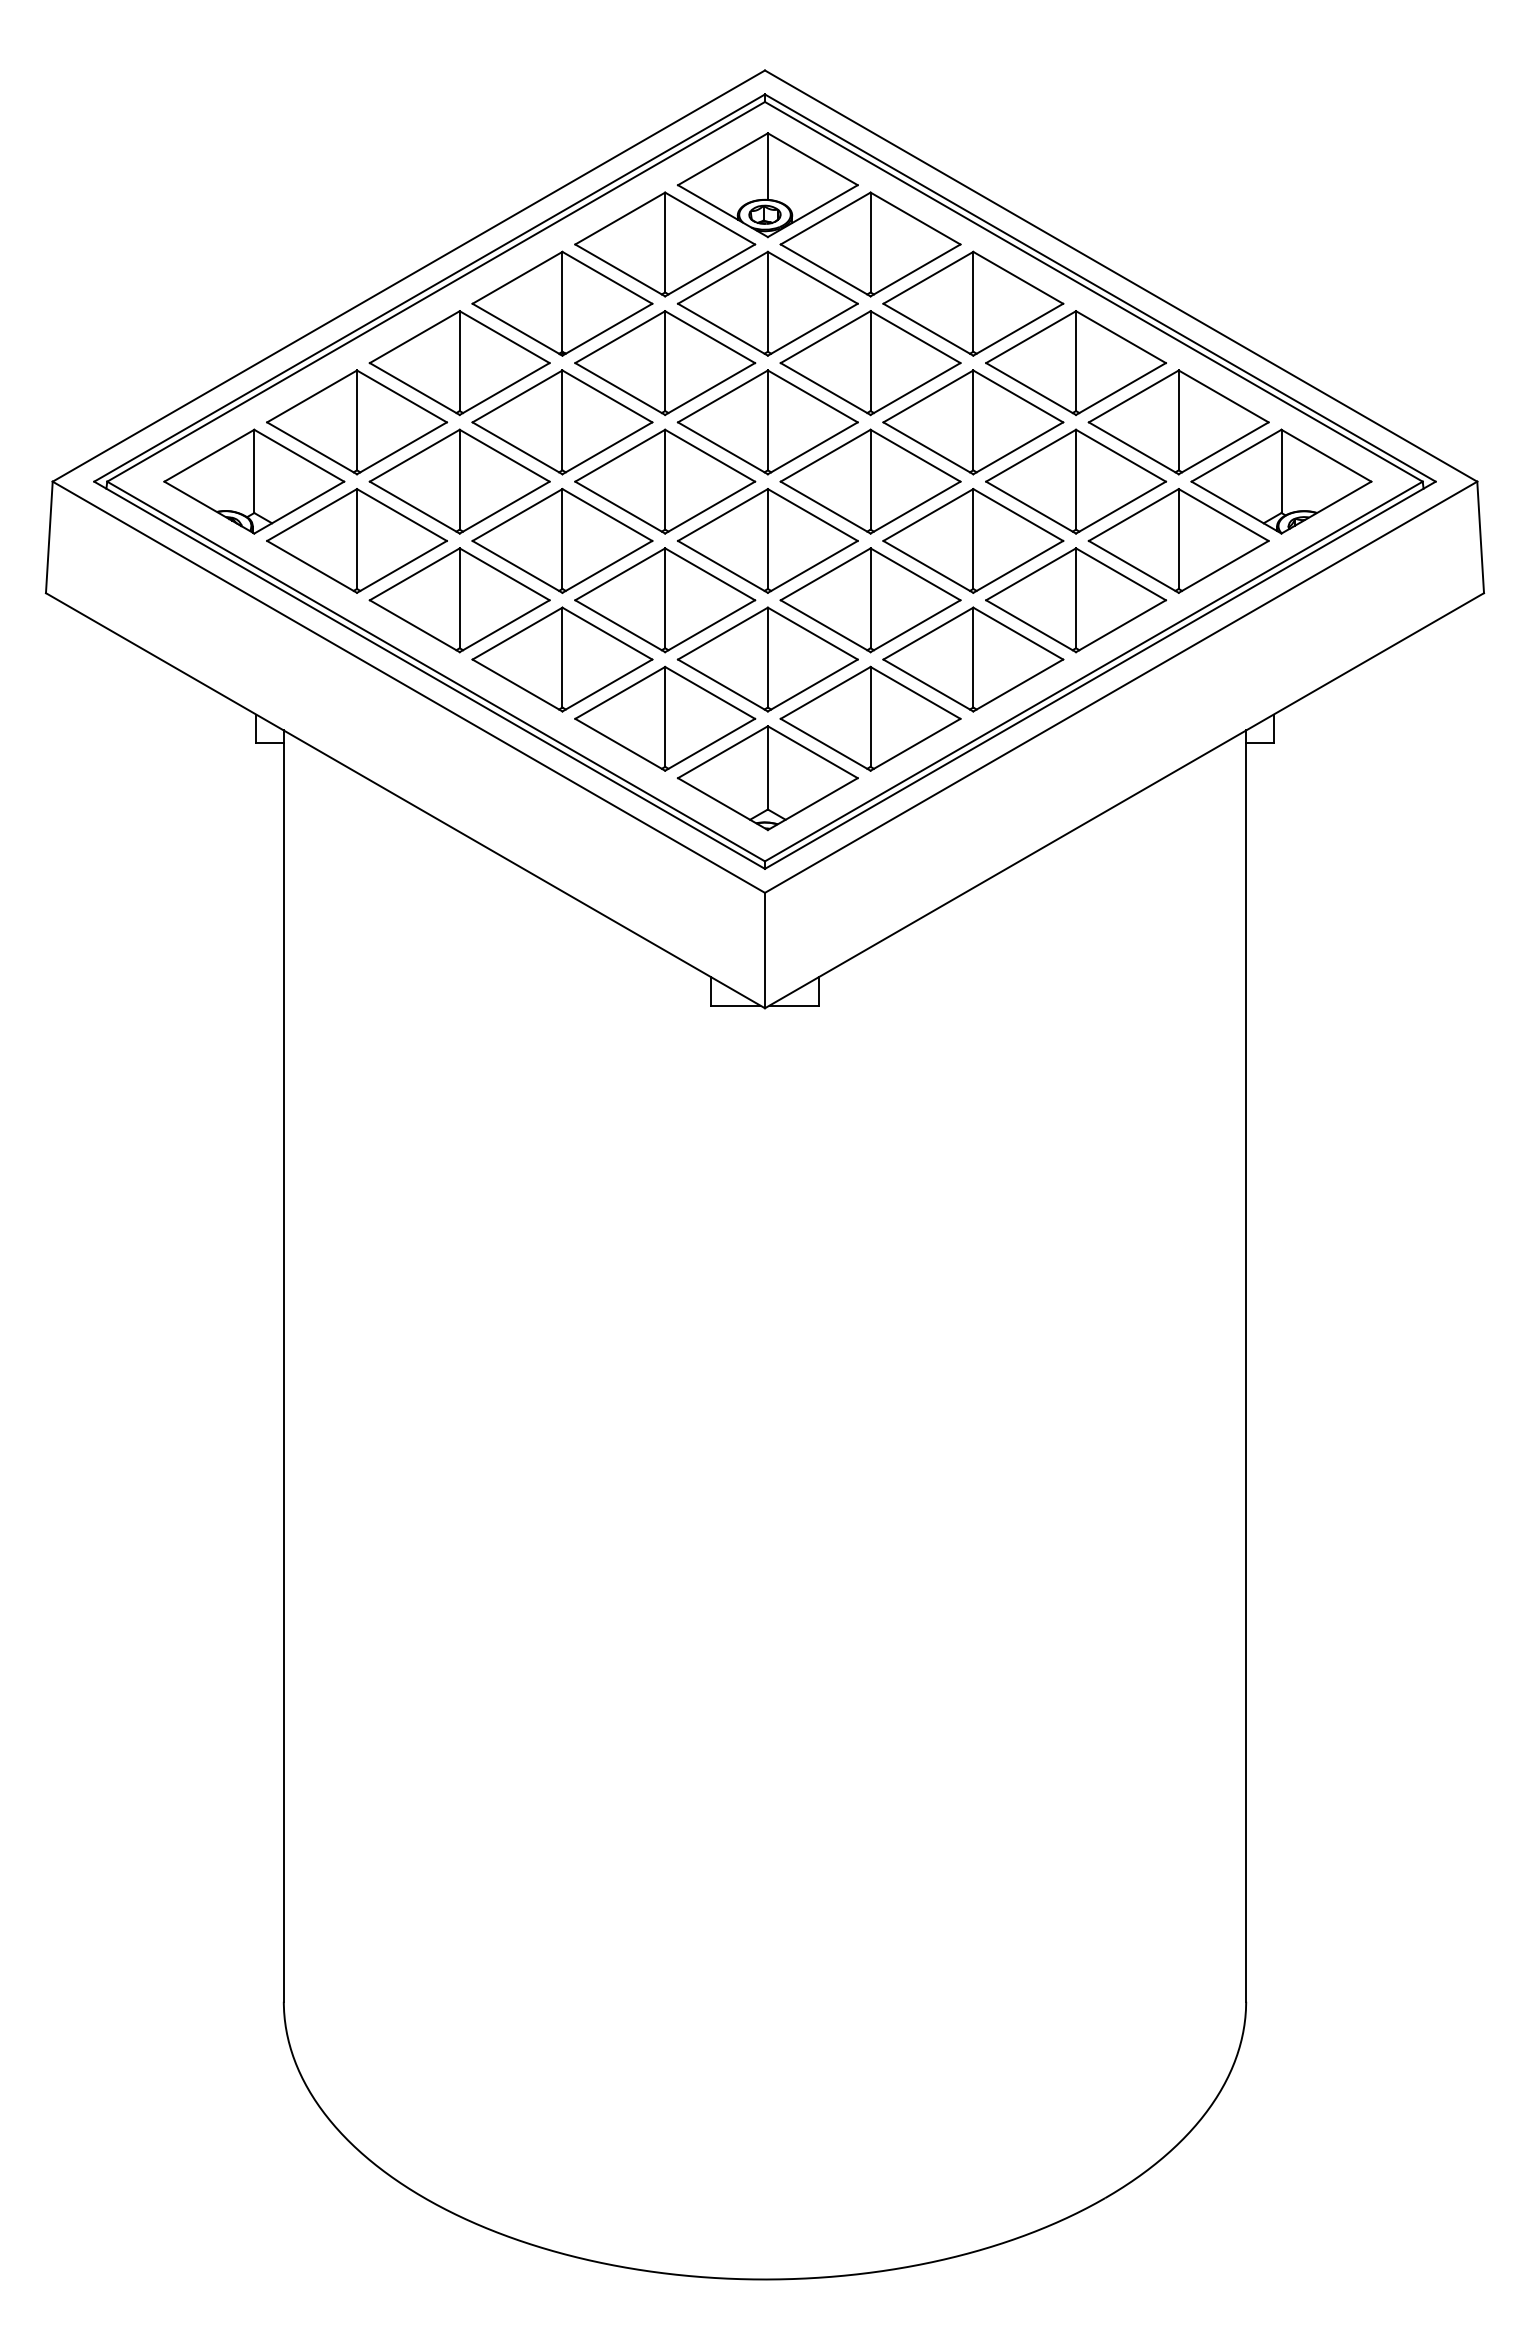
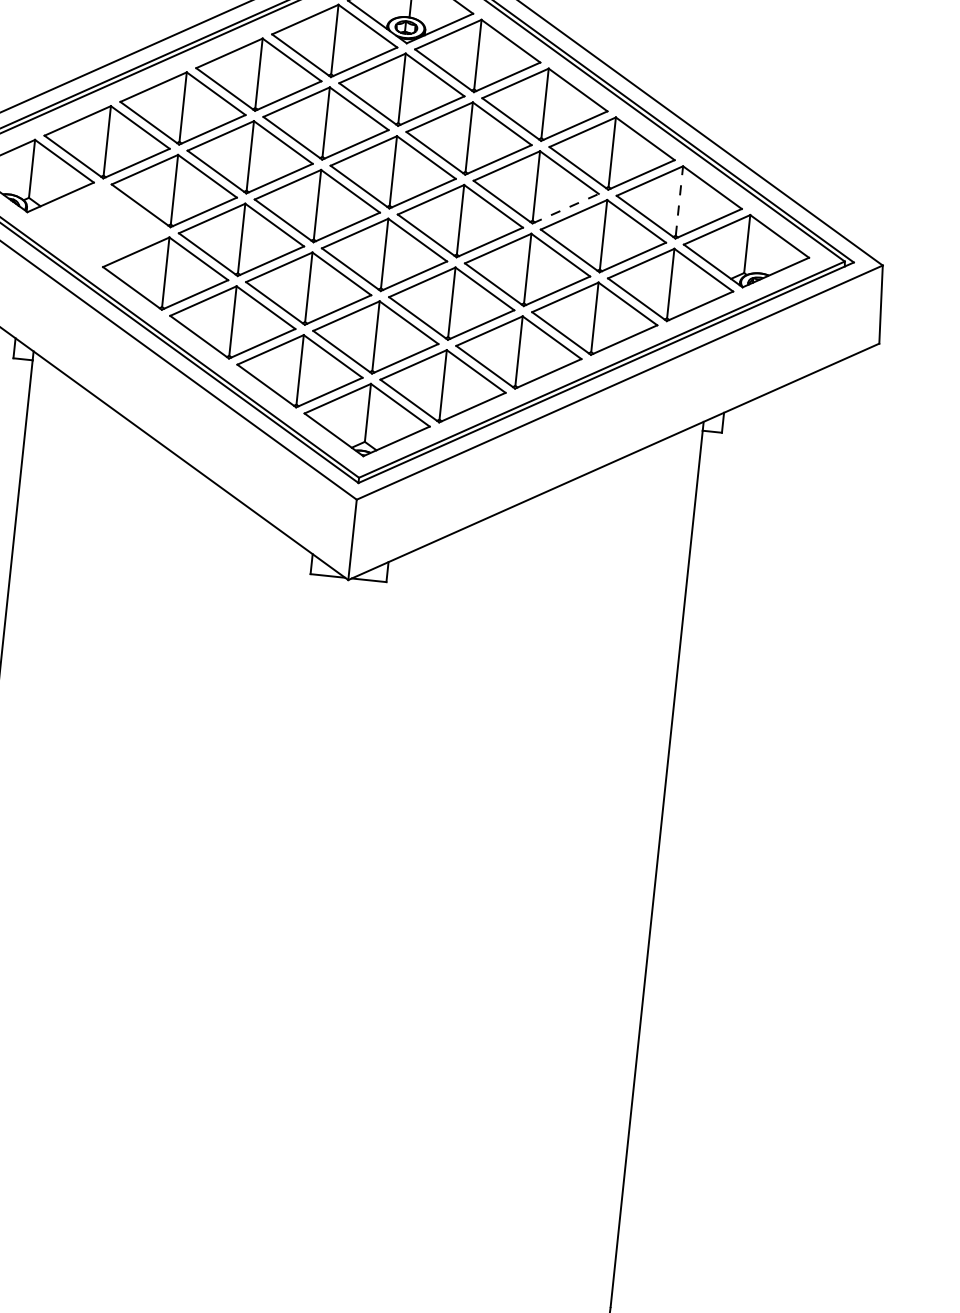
line: (1178, 420) -> (679, 201), solid -> dashed
line: (1018, 448) -> (565, 208), solid -> dashed
part: (356, 540) -> (98, 224), removed

